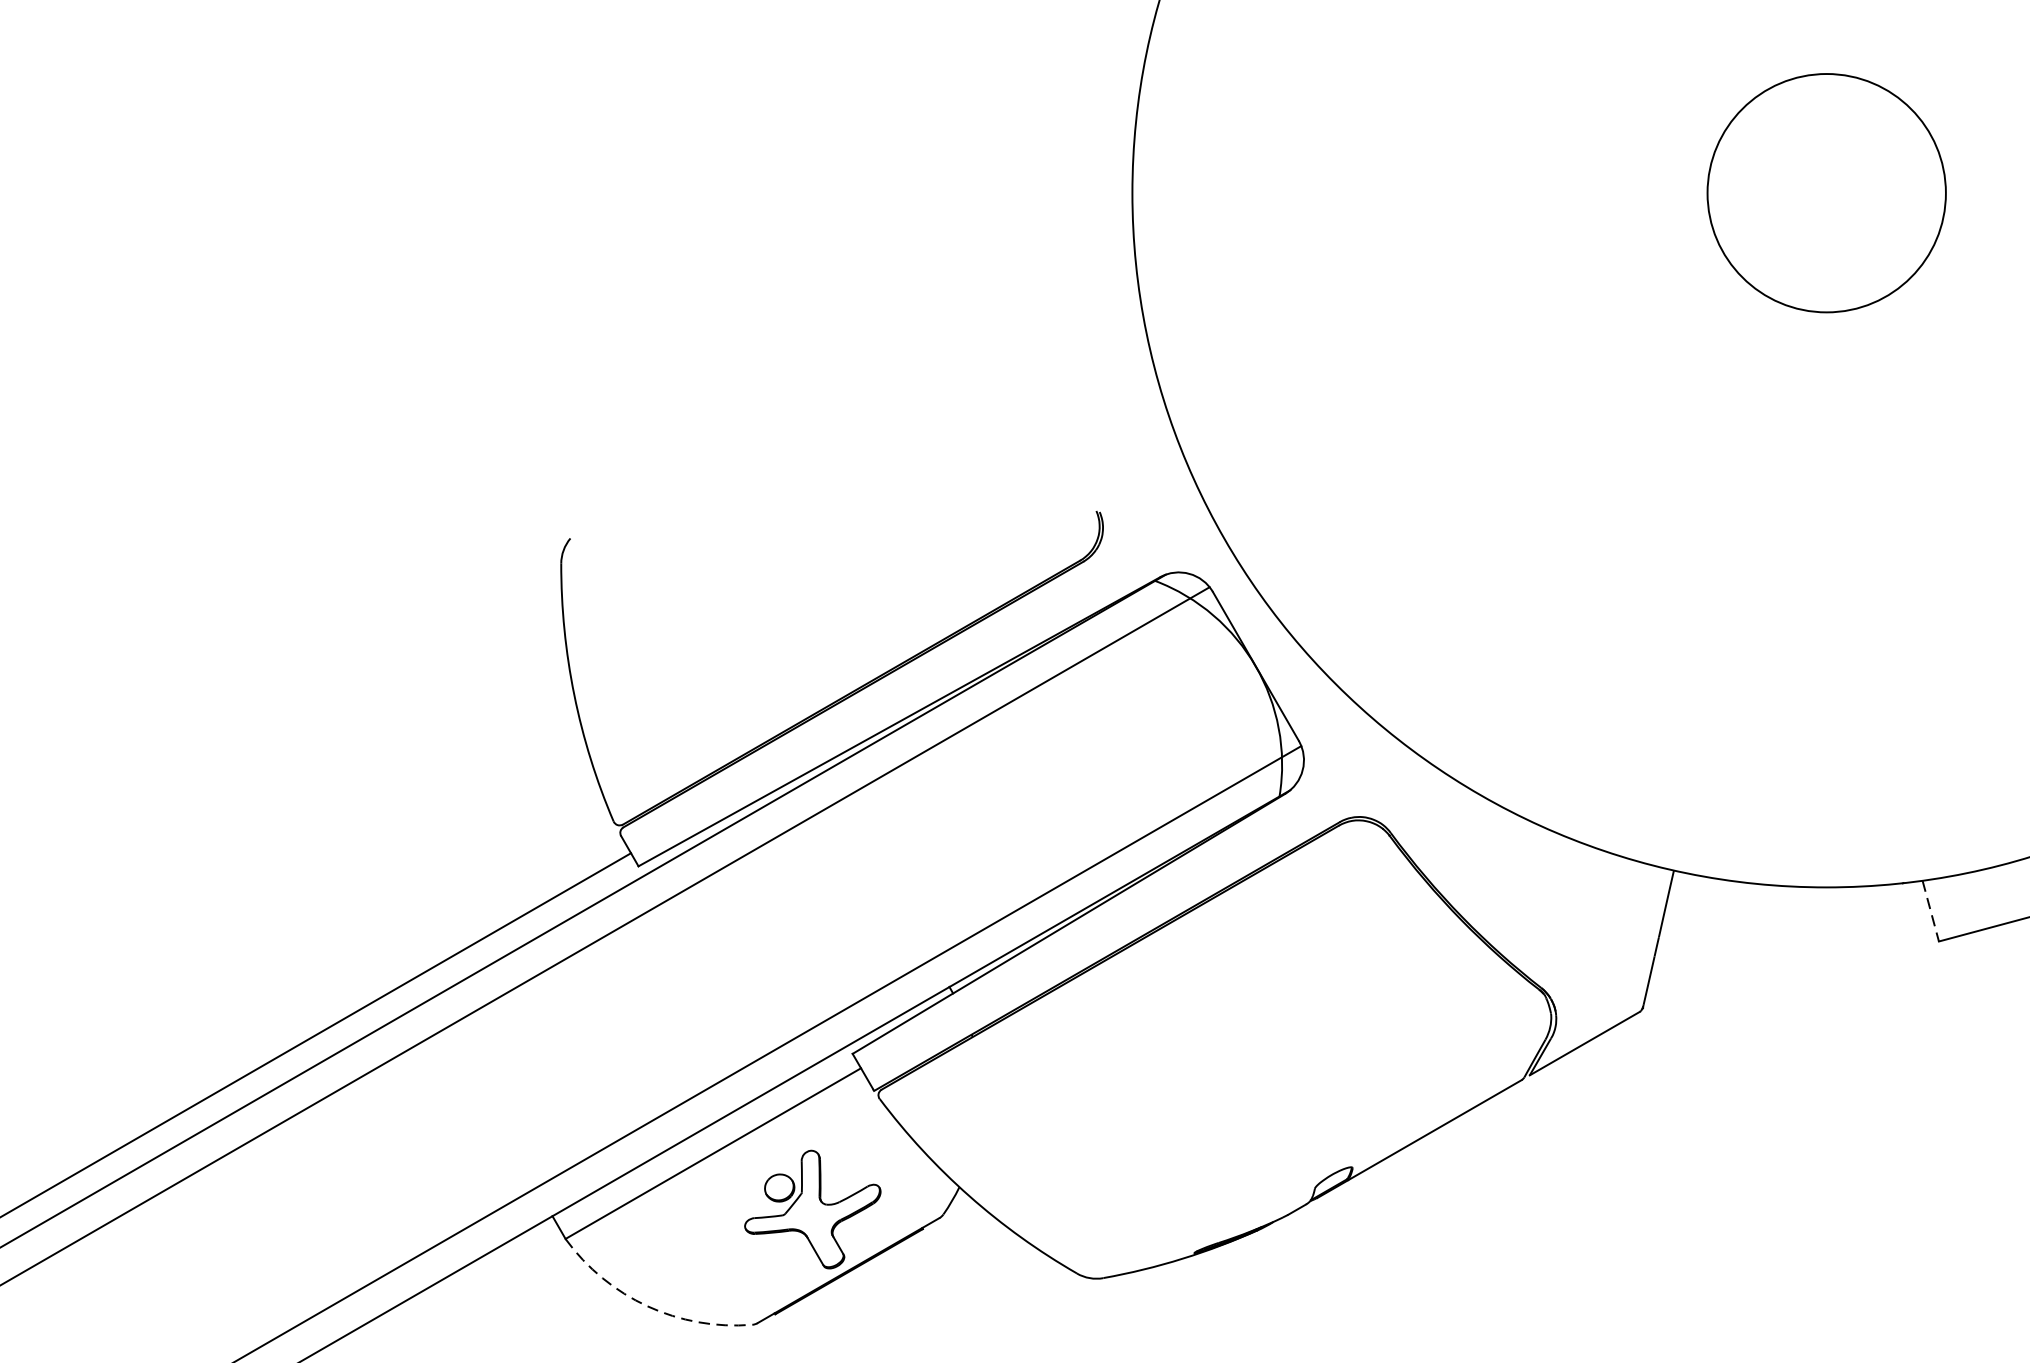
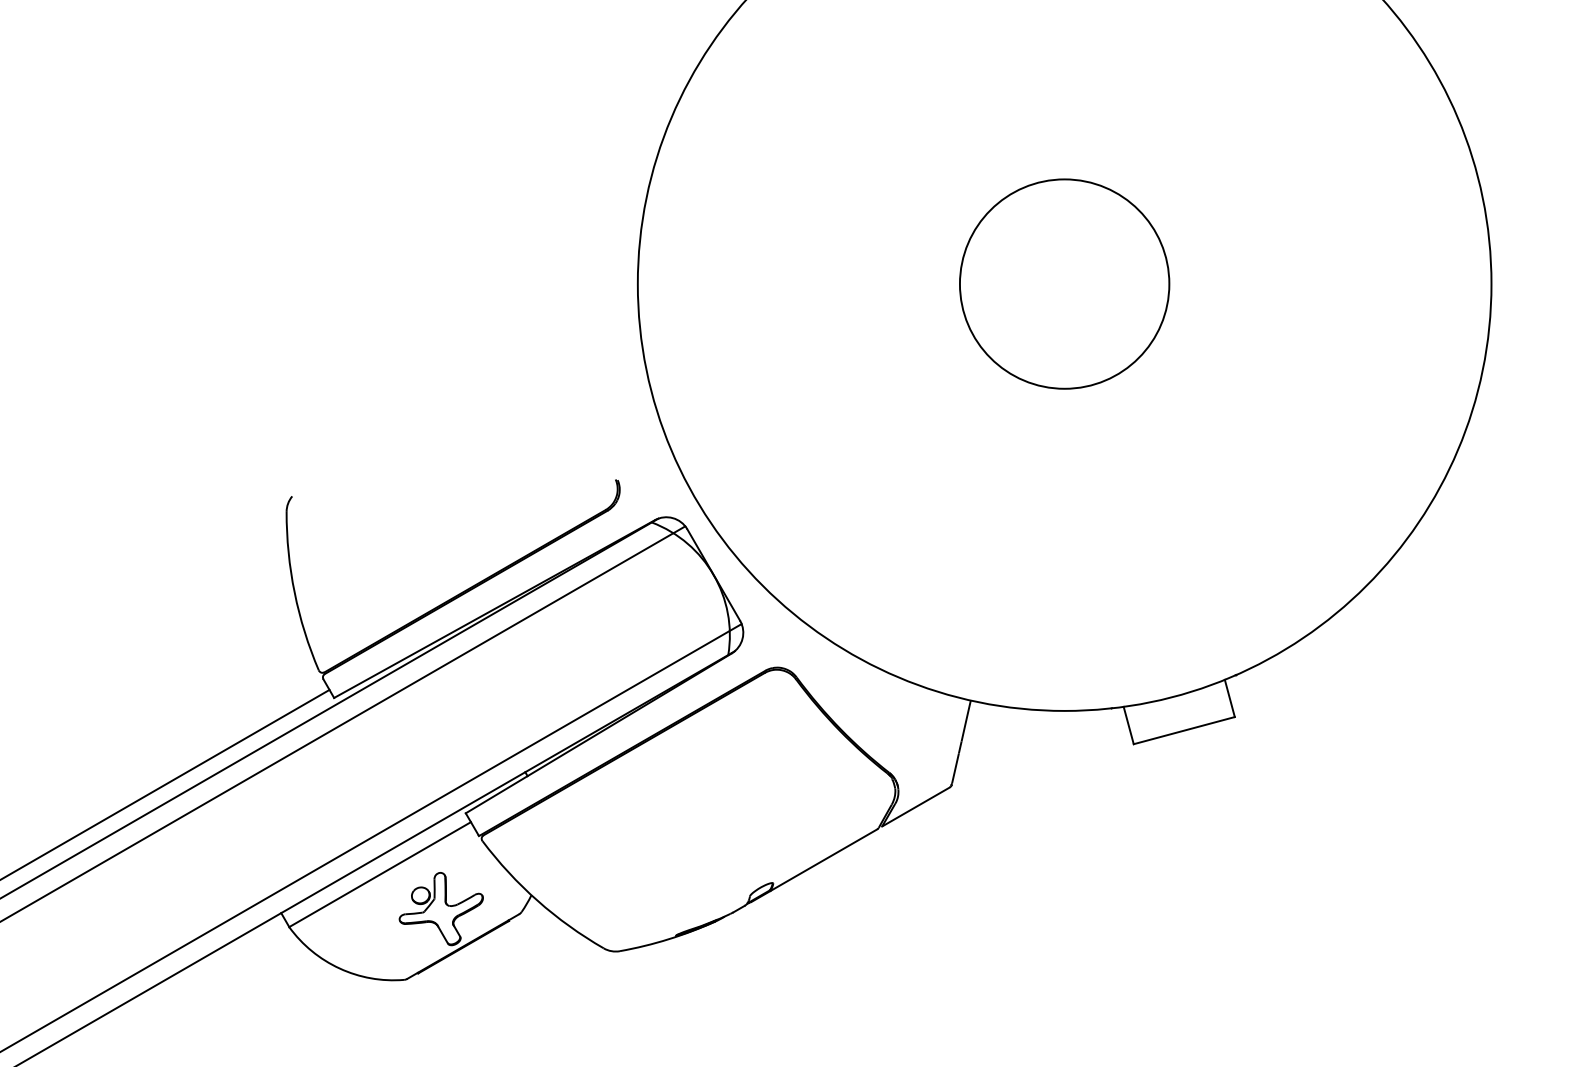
circle: (1826, 192) -> (1064, 283), size x1.43
line: (1930, 911) -> (1128, 725), dashed -> solid
arc: (647, 1306) -> (339, 968), dashed -> solid

